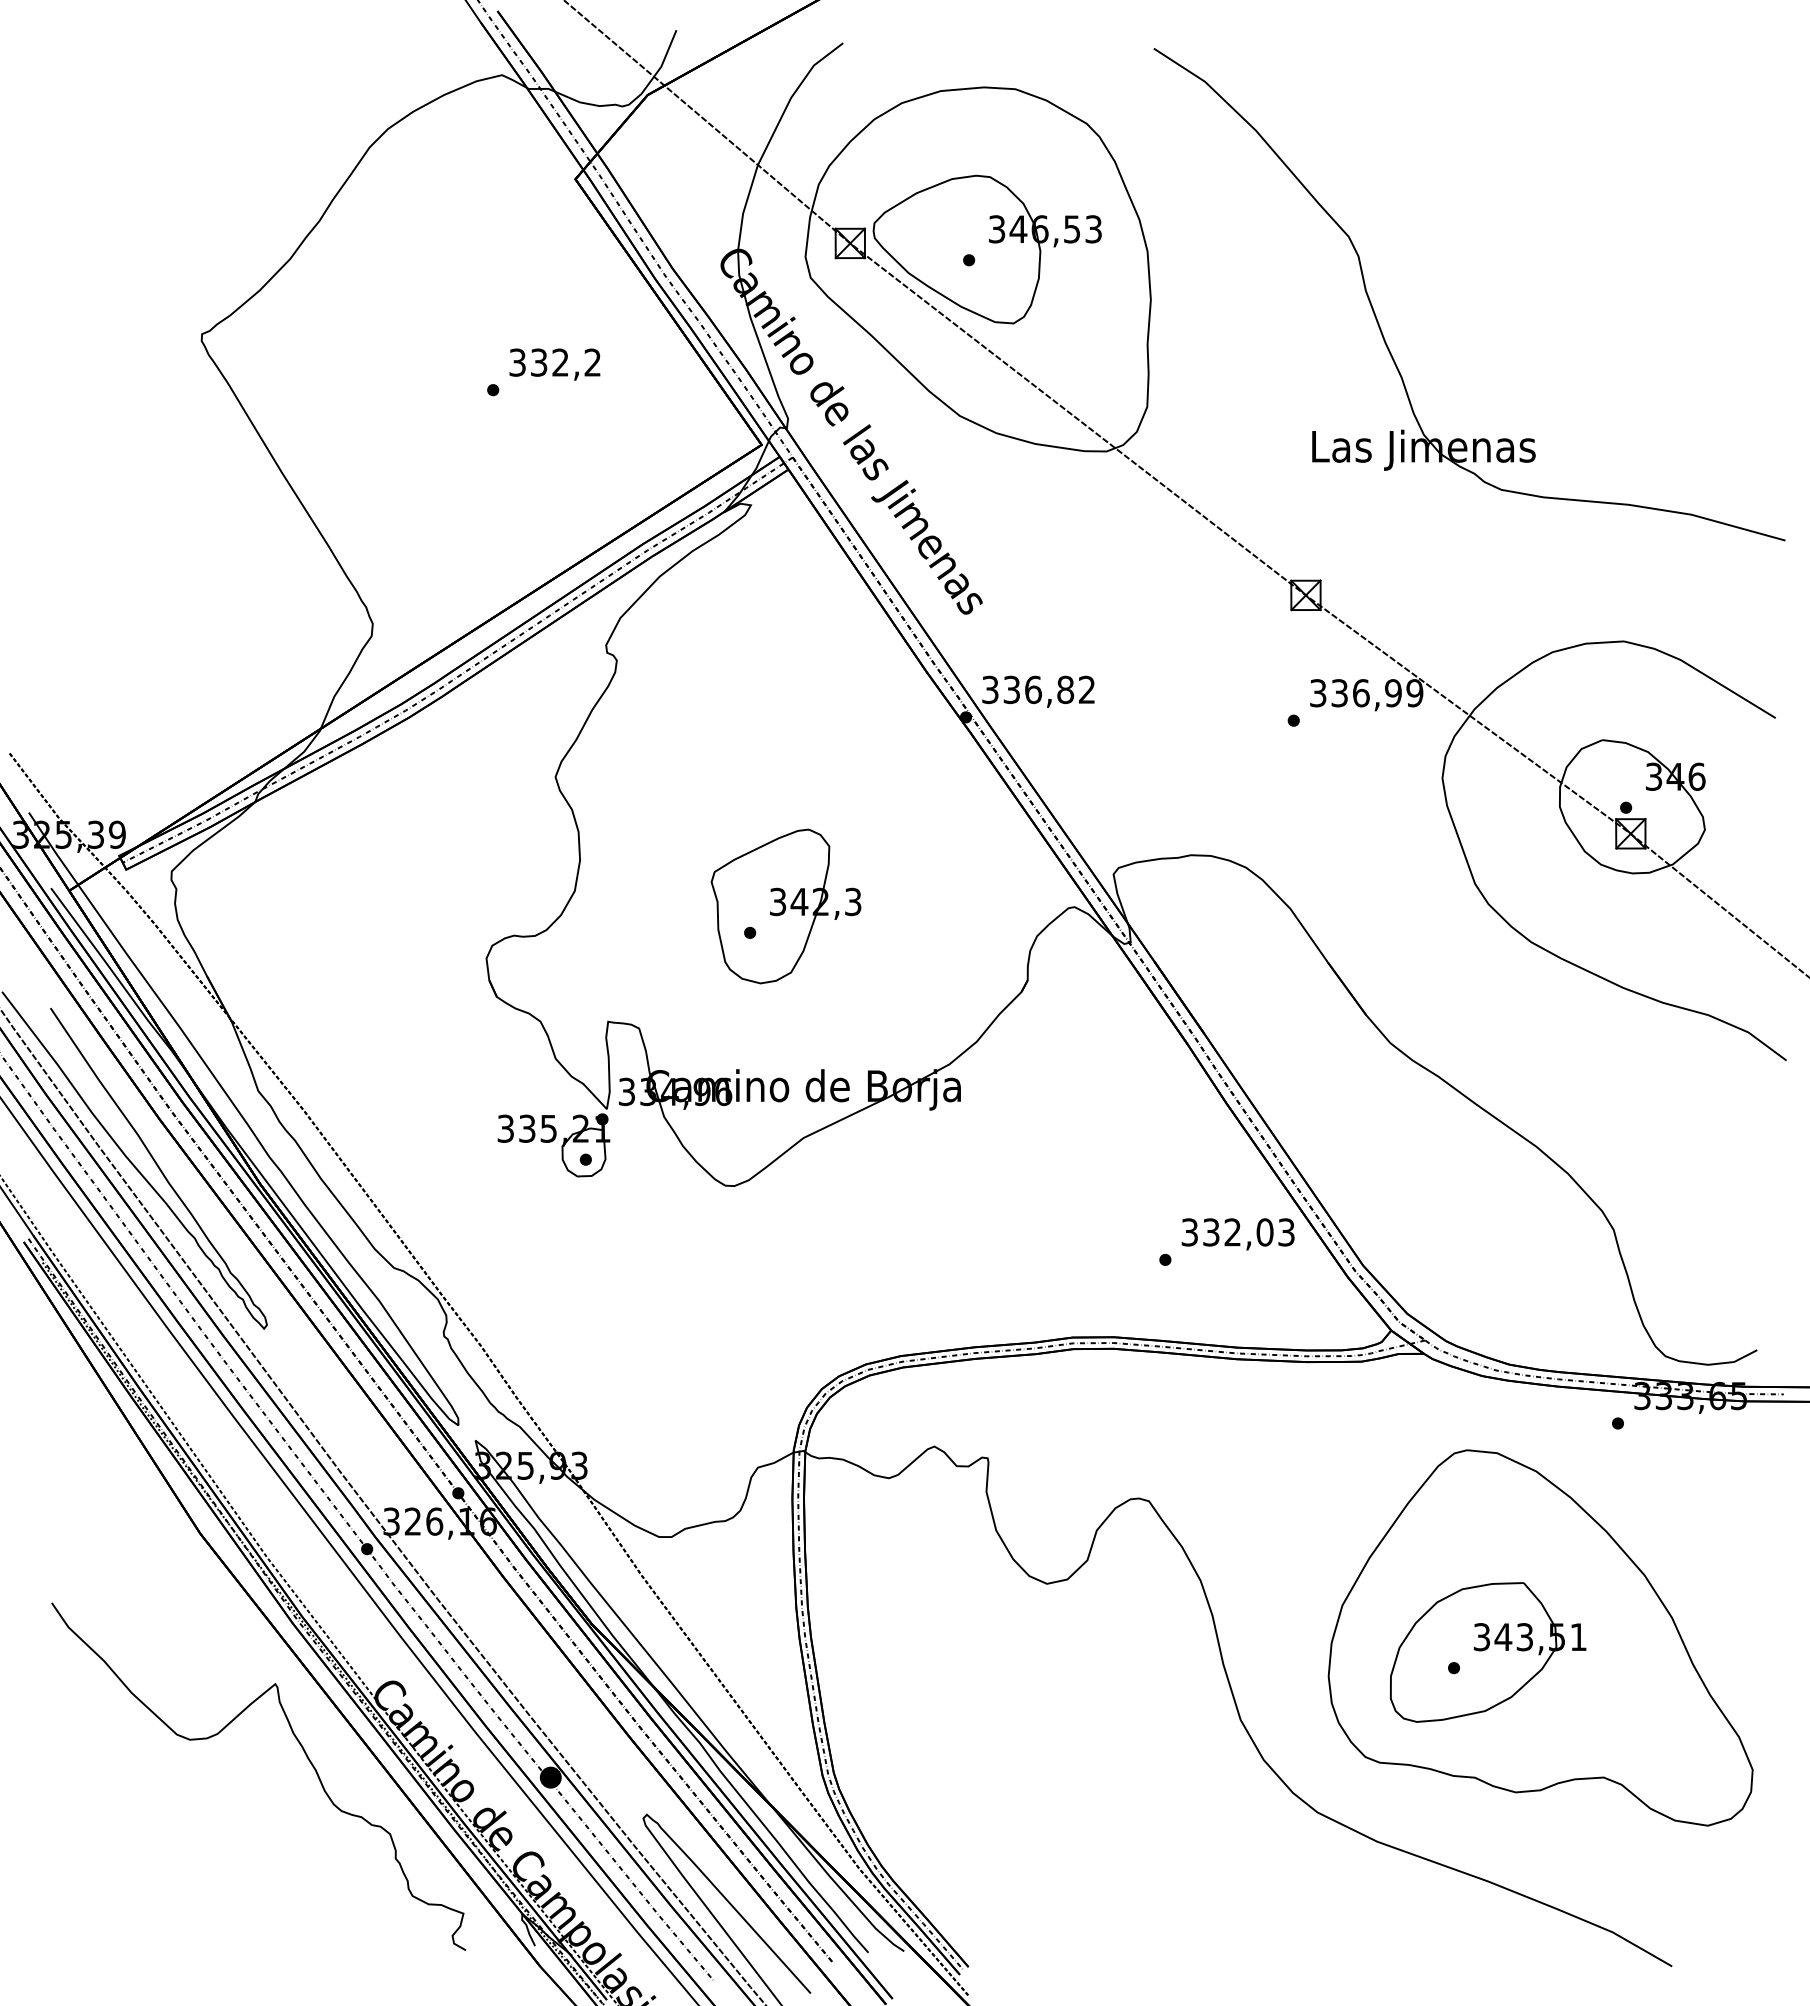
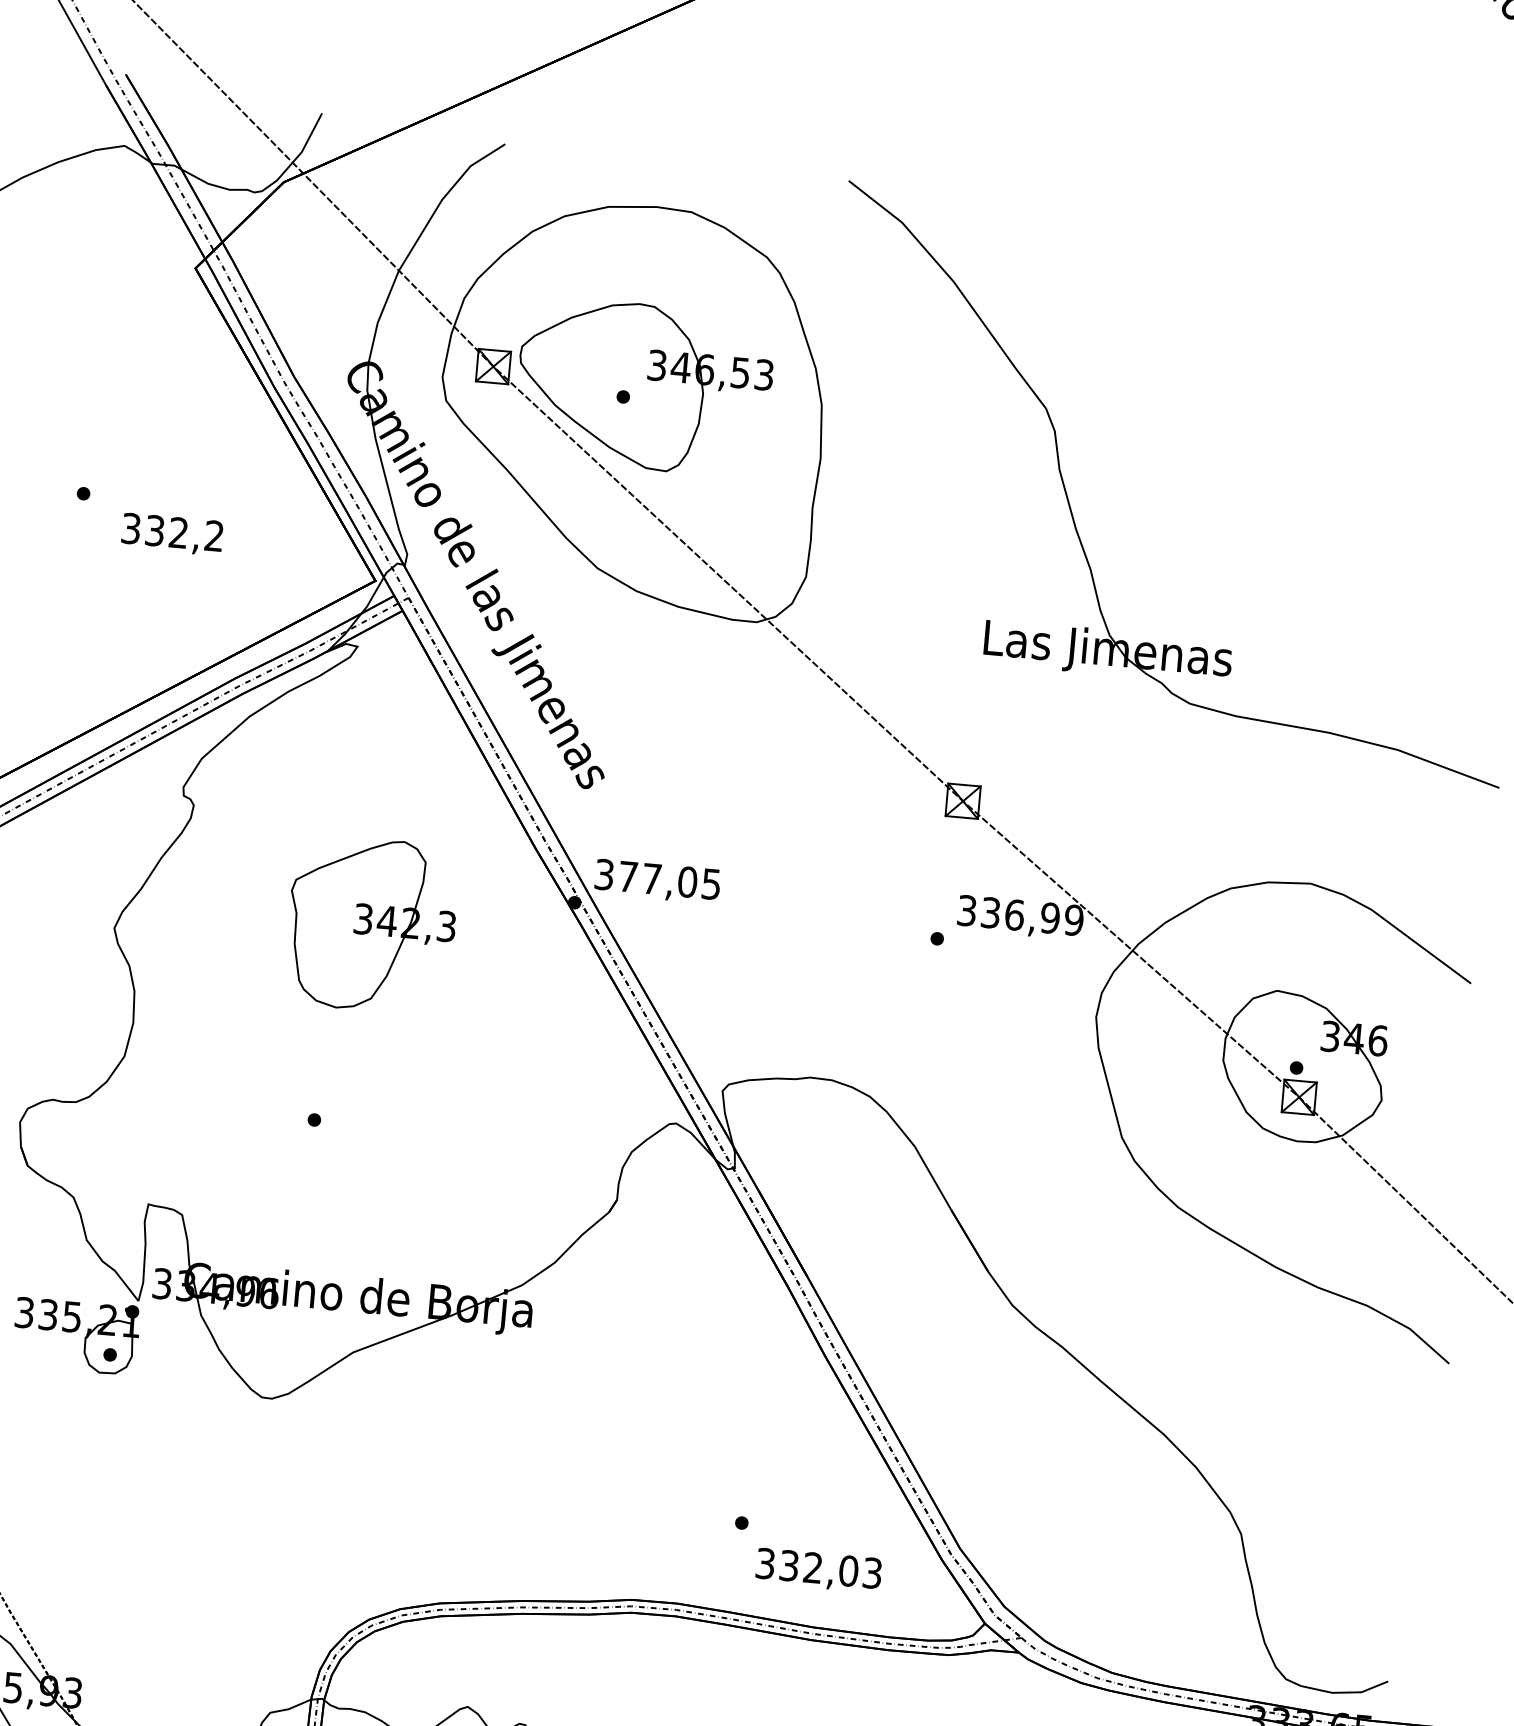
text: (554, 364) -> (171, 534), moved
text: (1048, 689) -> (668, 880), 336,82 -> 377,05
part: (785, 906) -> (371, 924), moved
text: (1237, 1234) -> (818, 1570), moved

